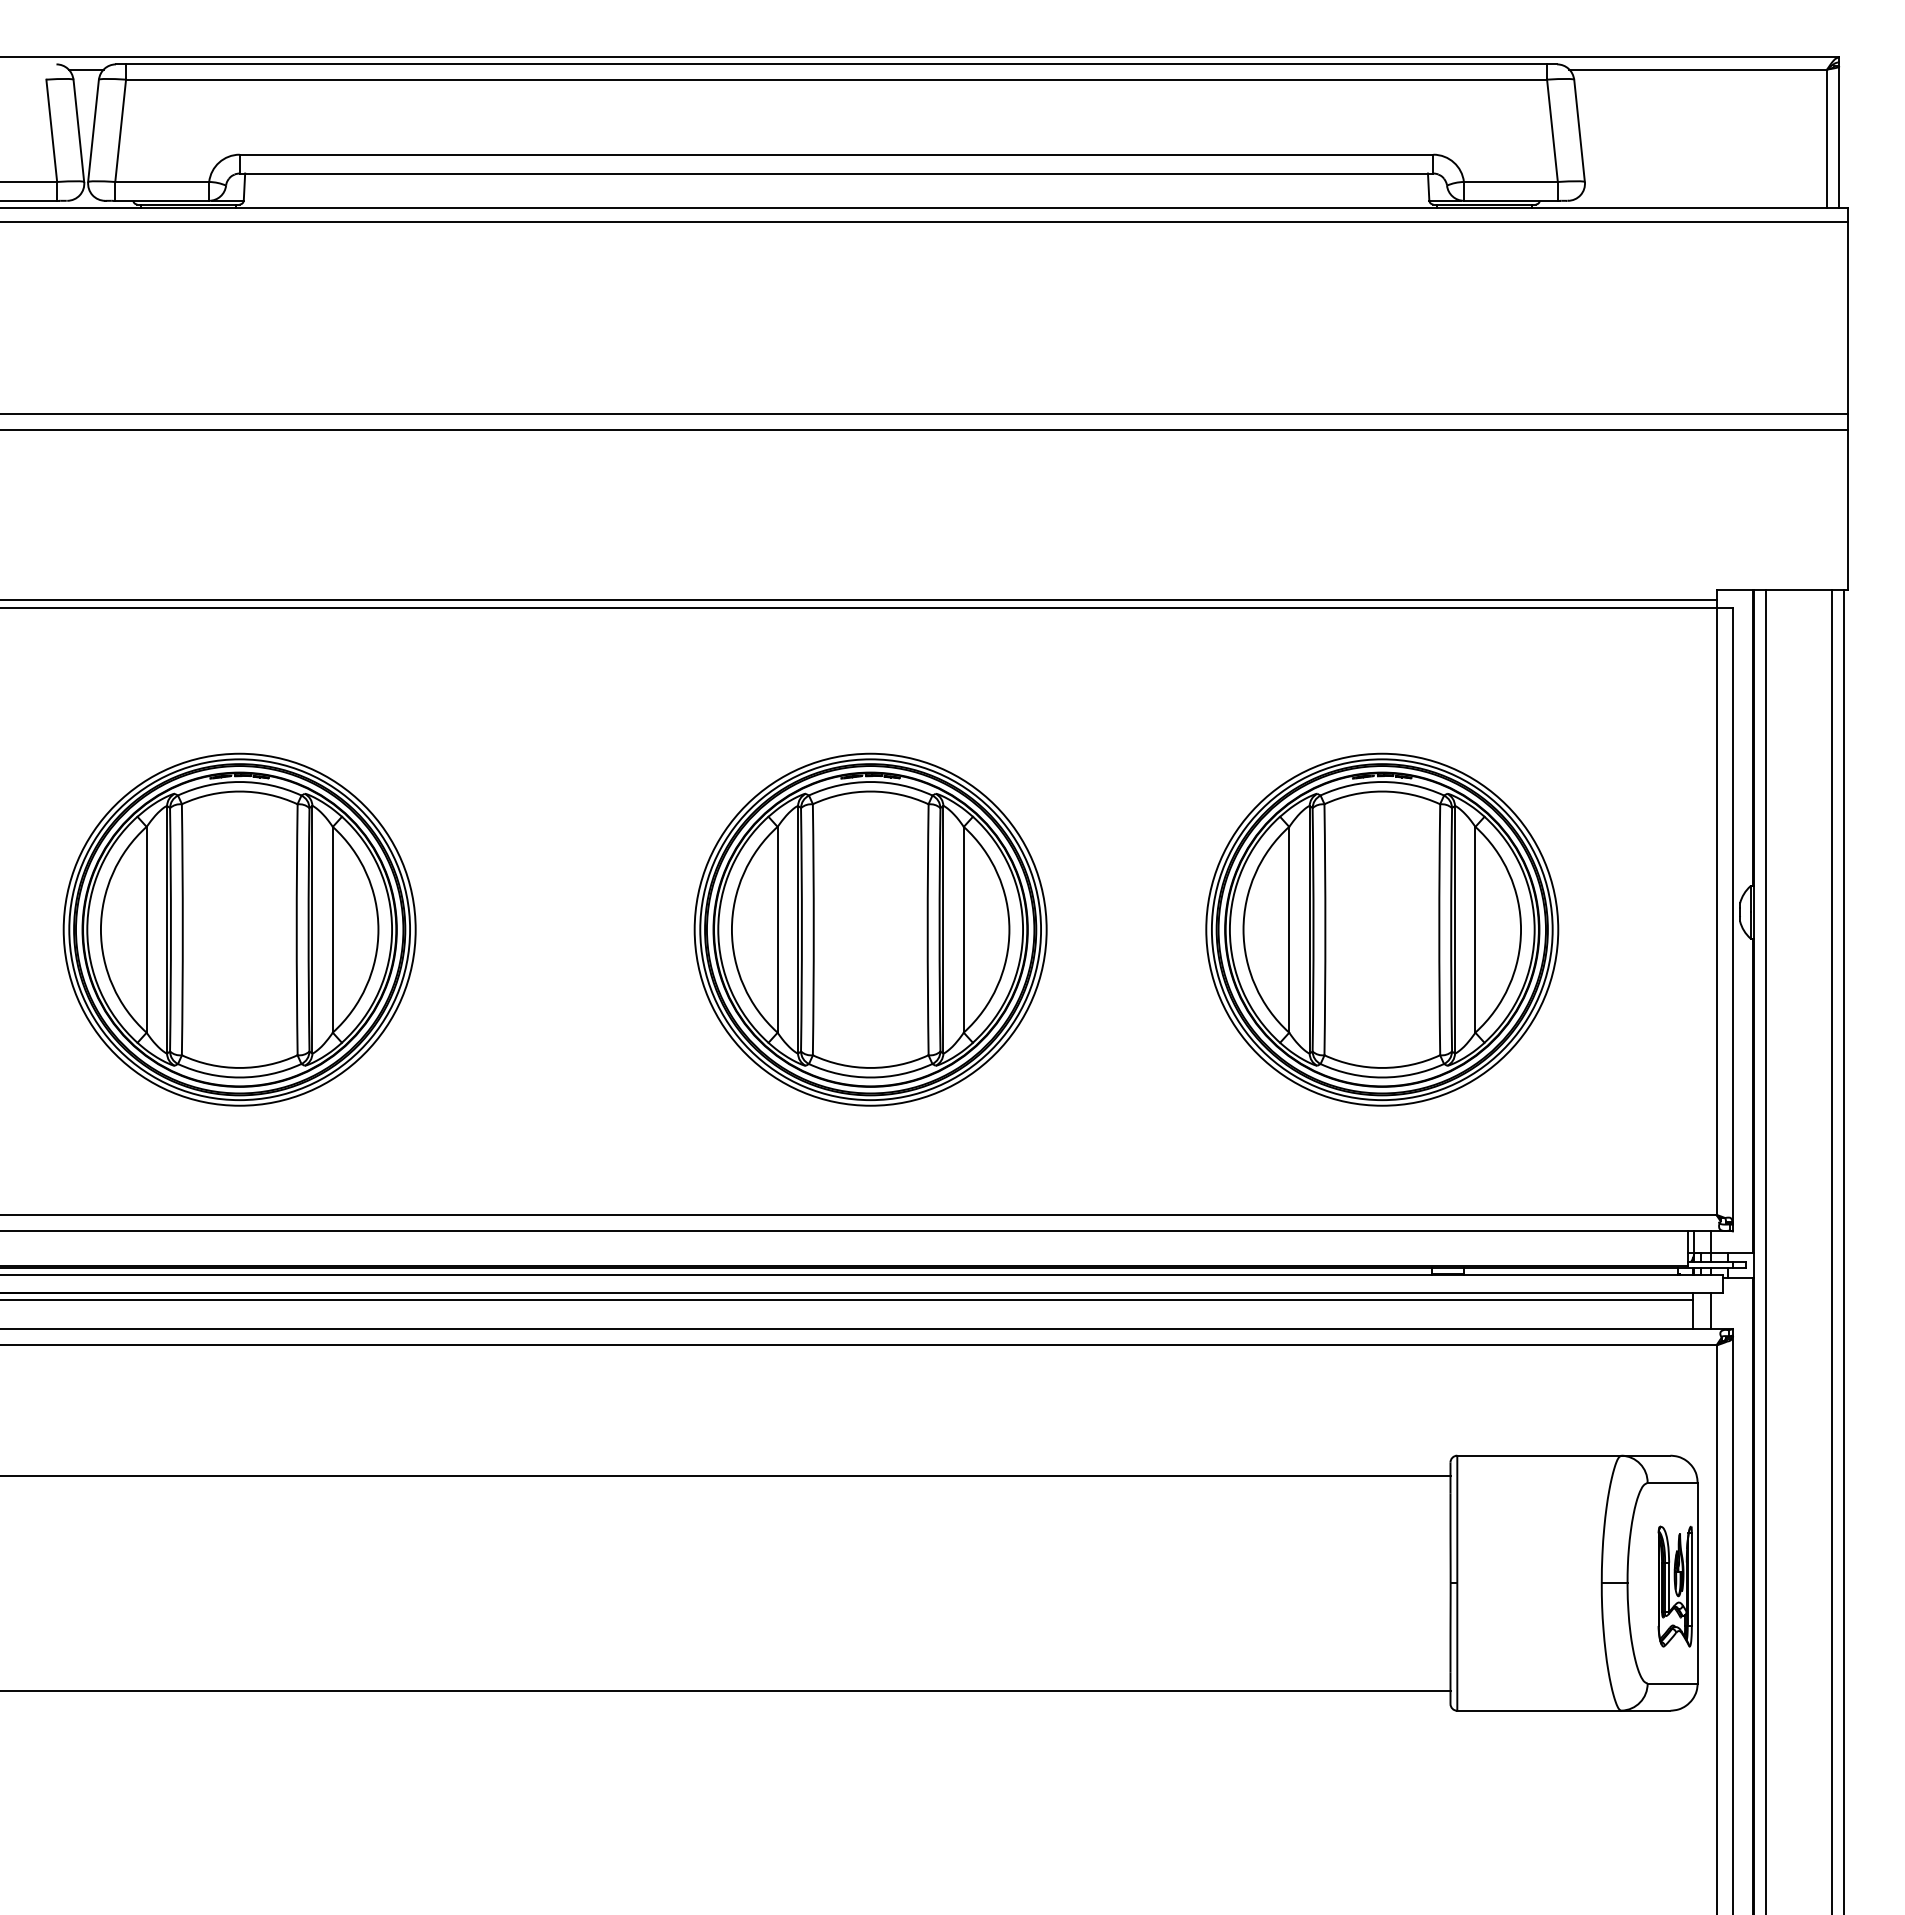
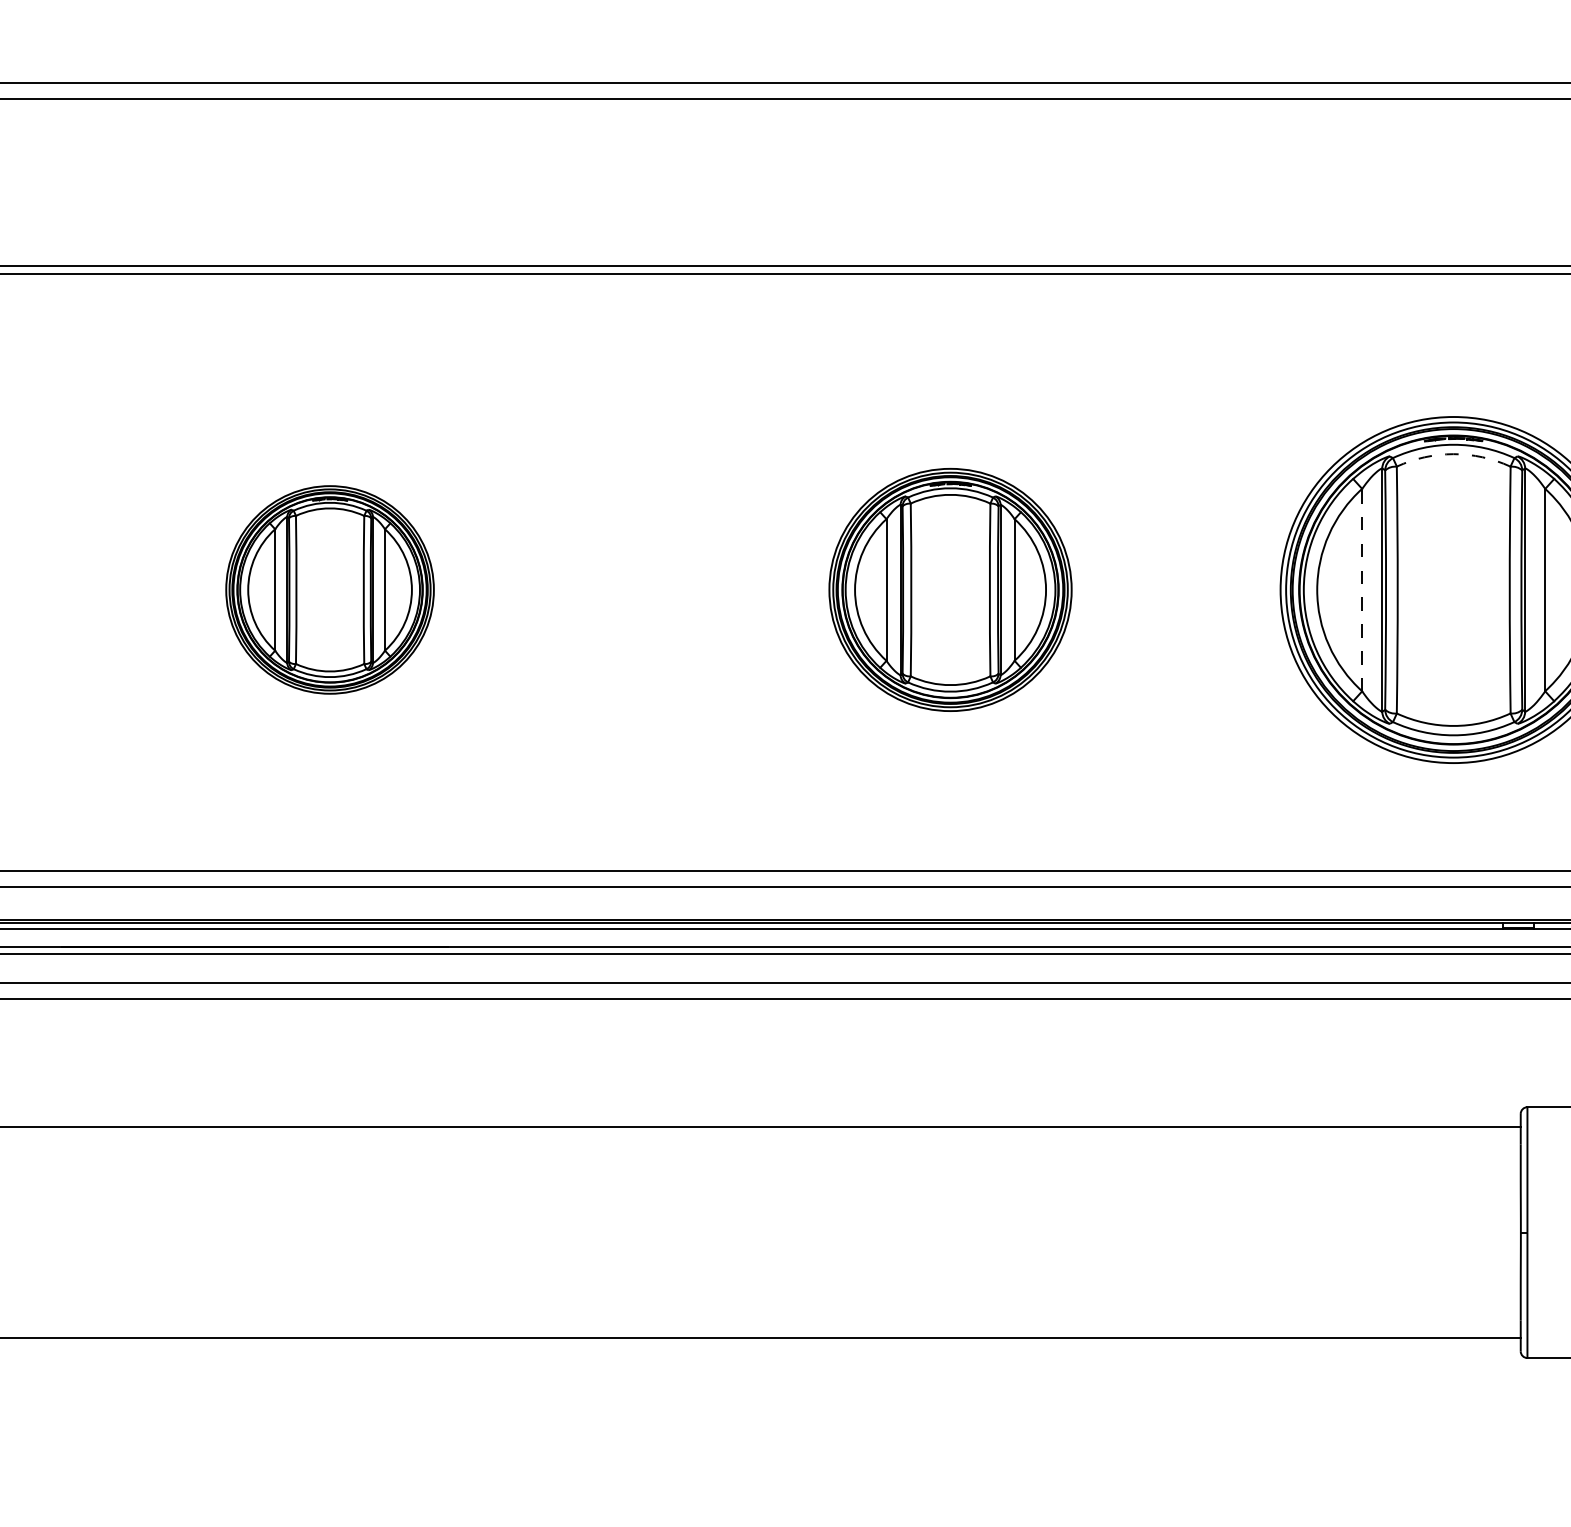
arc: (1382, 791) -> (1453, 454), solid -> dashed
part: (239, 929) -> (329, 589), size x0.6
part: (870, 929) -> (950, 589), size x0.7
line: (1289, 929) -> (1362, 589), solid -> dashed

